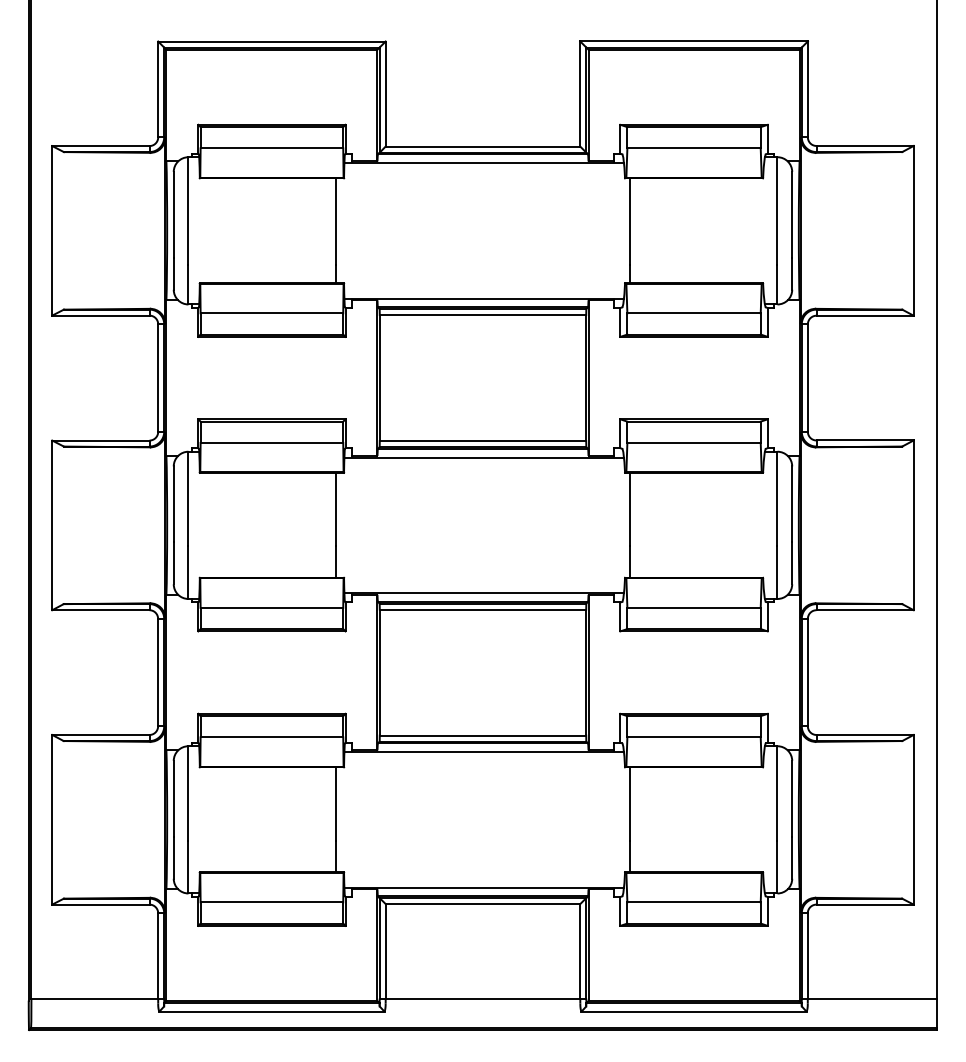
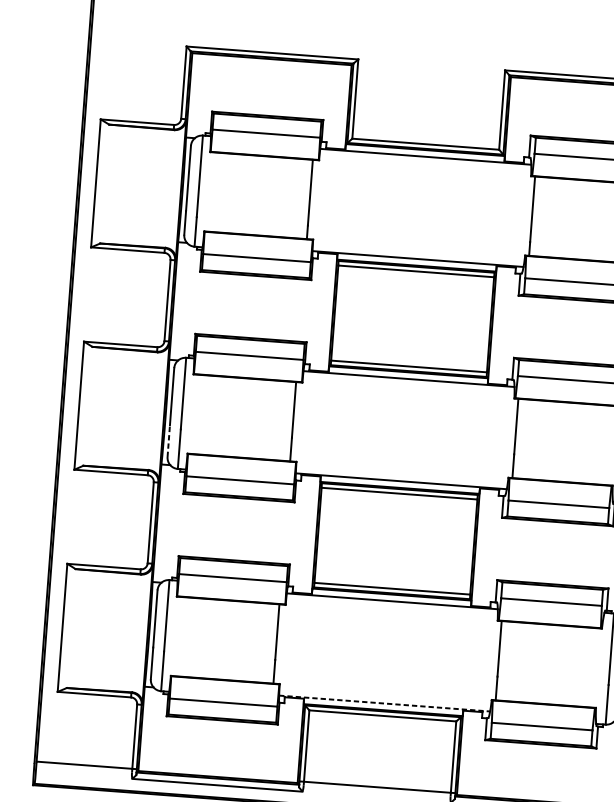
line: (173, 563) -> (168, 441), solid -> dashed
line: (484, 887) -> (384, 703), solid -> dashed

